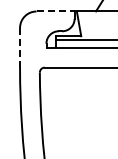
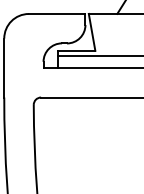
line: (55, 11) -> (57, 13), dashed -> solid
line: (20, 47) -> (4, 67), dashed -> solid

